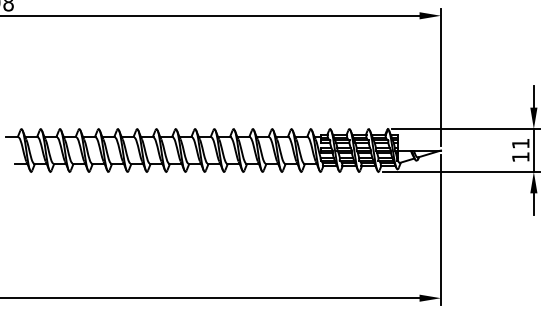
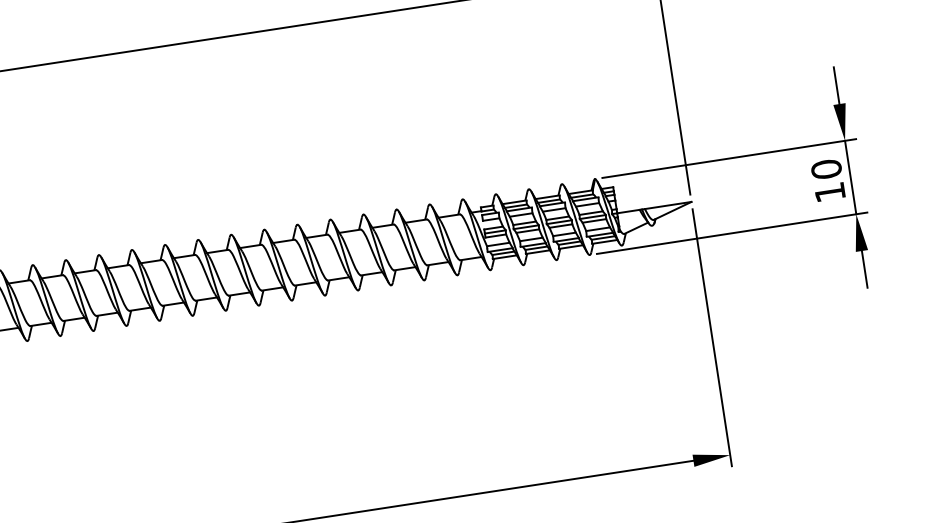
text: (520, 143) -> (825, 169), 11 -> 10

